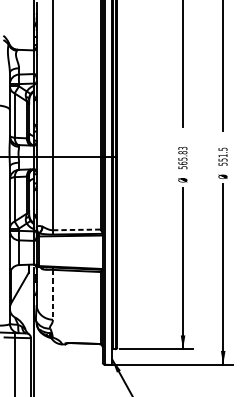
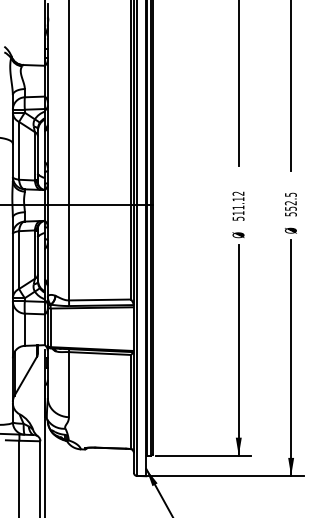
text: (182, 155) -> (238, 203), 565.83 -> 511.12
text: (222, 155) -> (290, 203), 551.5 -> 552.5
line: (76, 229) -> (99, 299), dashed -> solid
line: (53, 294) -> (69, 384), dashed -> solid

